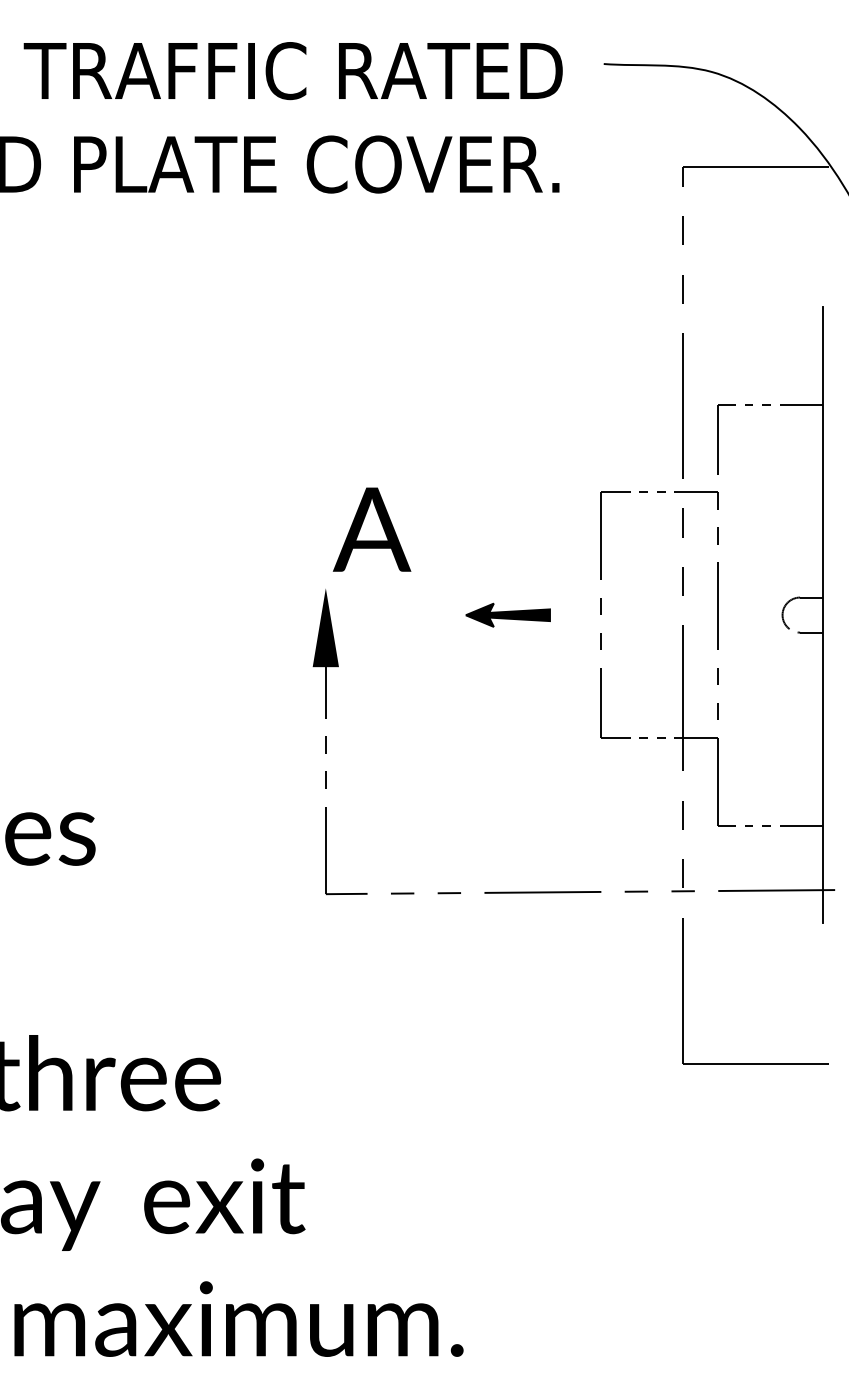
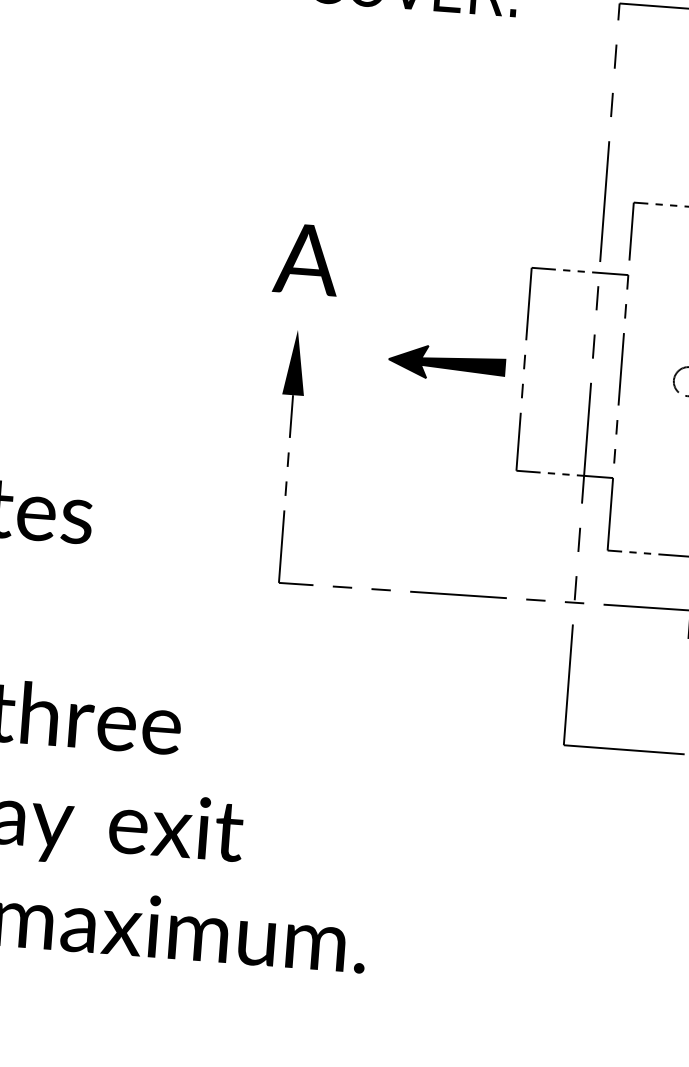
text: (372, 529) -> (307, 259), moved
part: (507, 615) -> (446, 363), size x1.67

